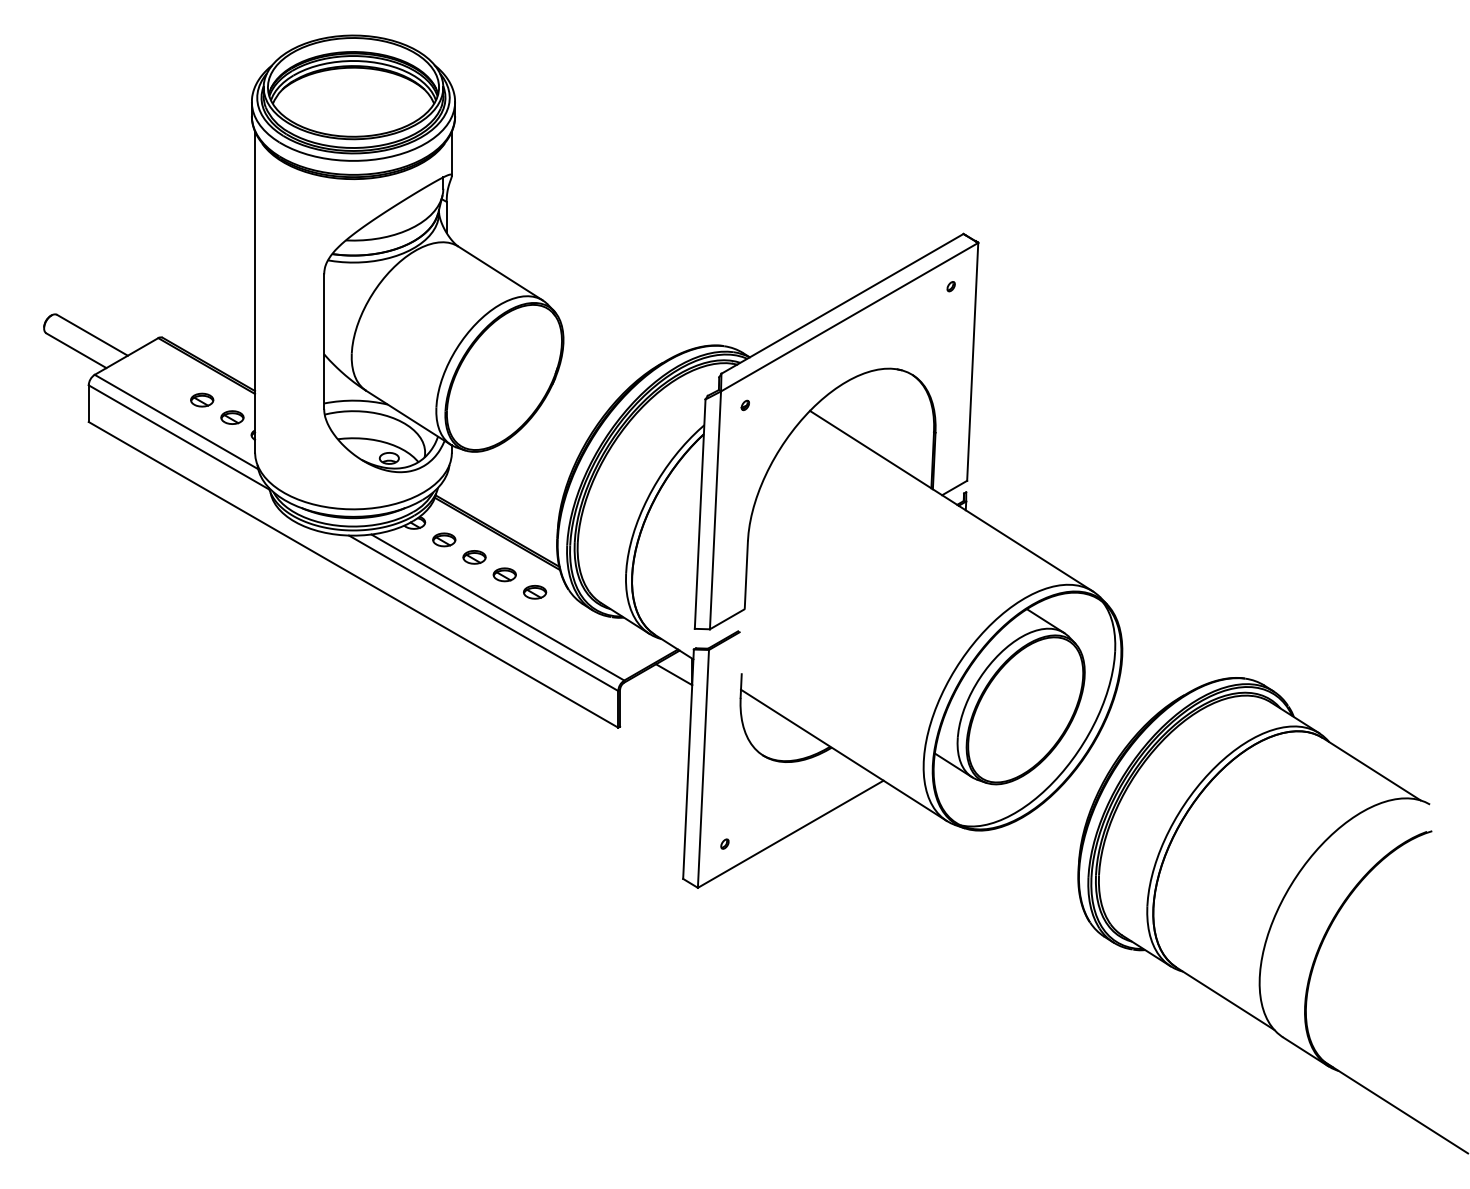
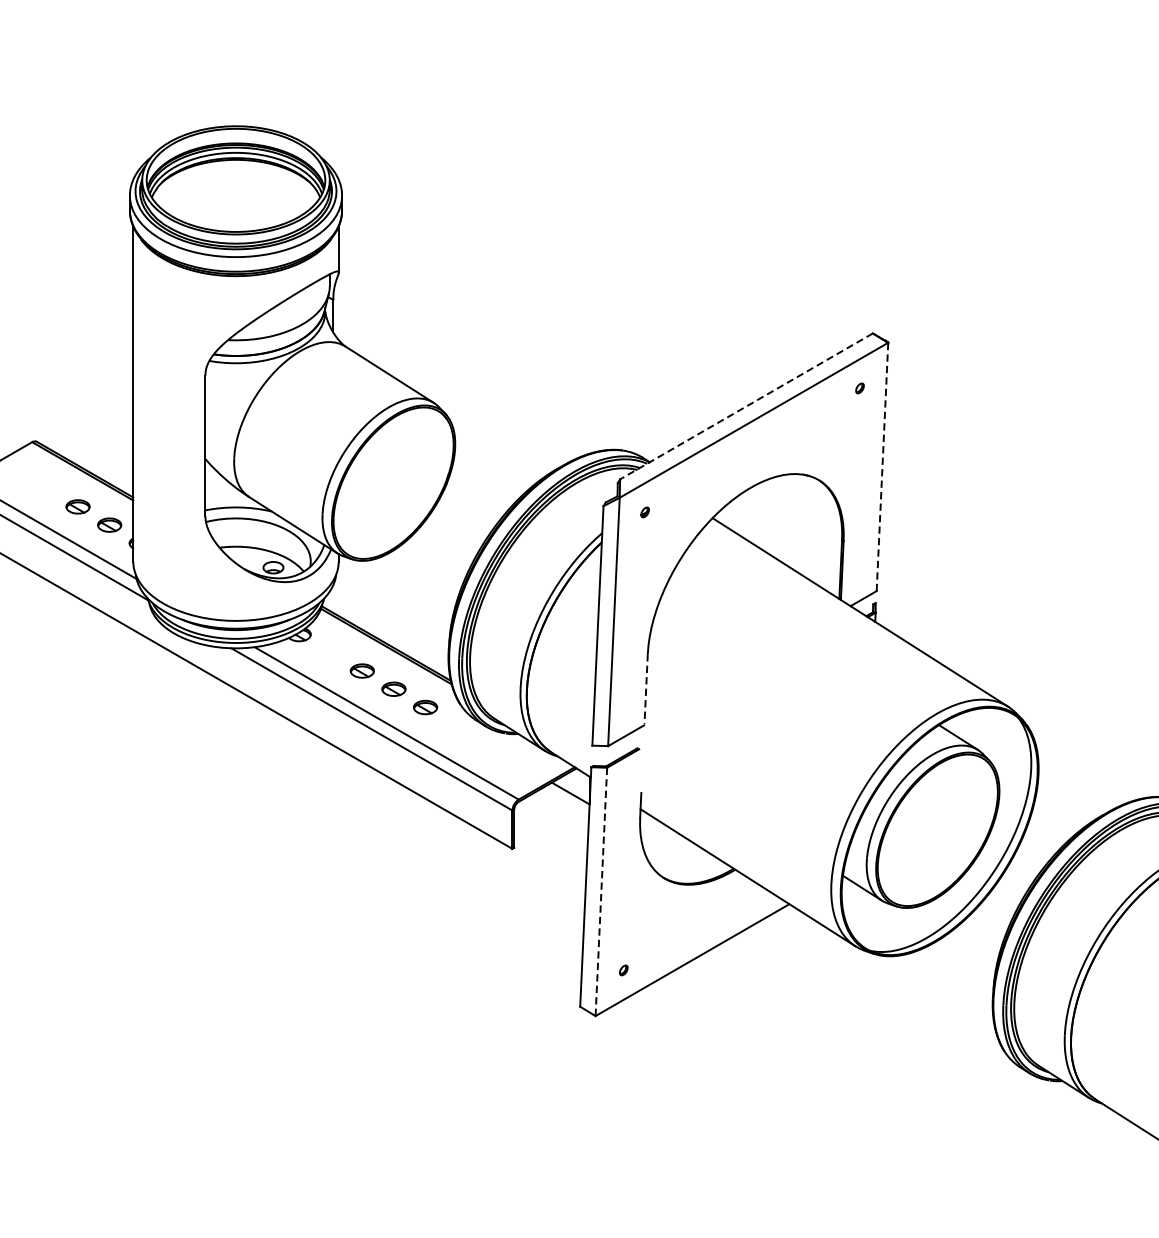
line: (842, 303) -> (746, 406), solid -> dashed
line: (972, 361) -> (882, 466), solid -> dashed
part: (444, 539) -> (331, 652), removed
line: (746, 575) -> (646, 689), solid -> dashed
line: (703, 769) -> (601, 892), solid -> dashed

